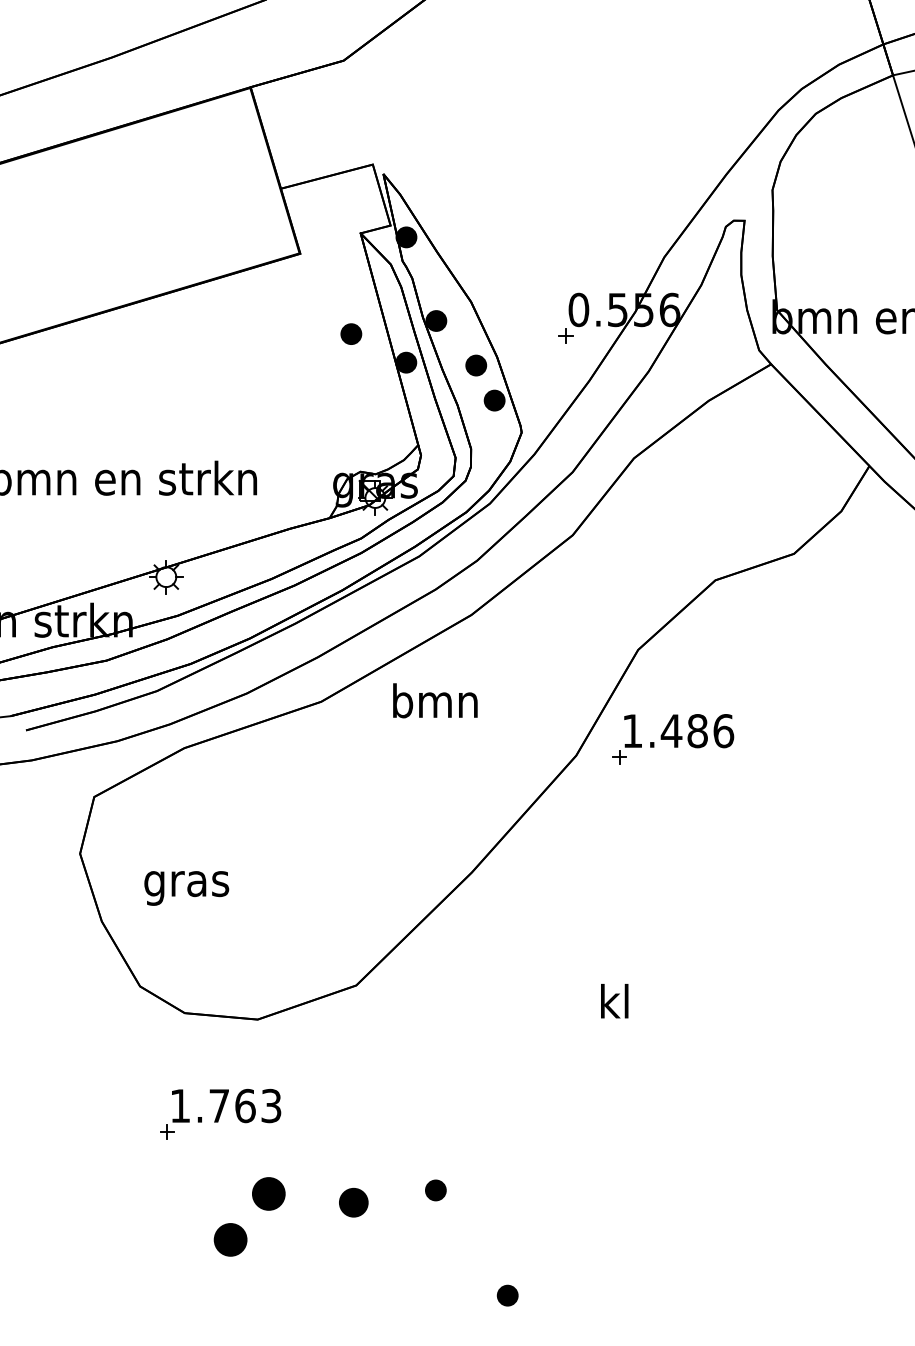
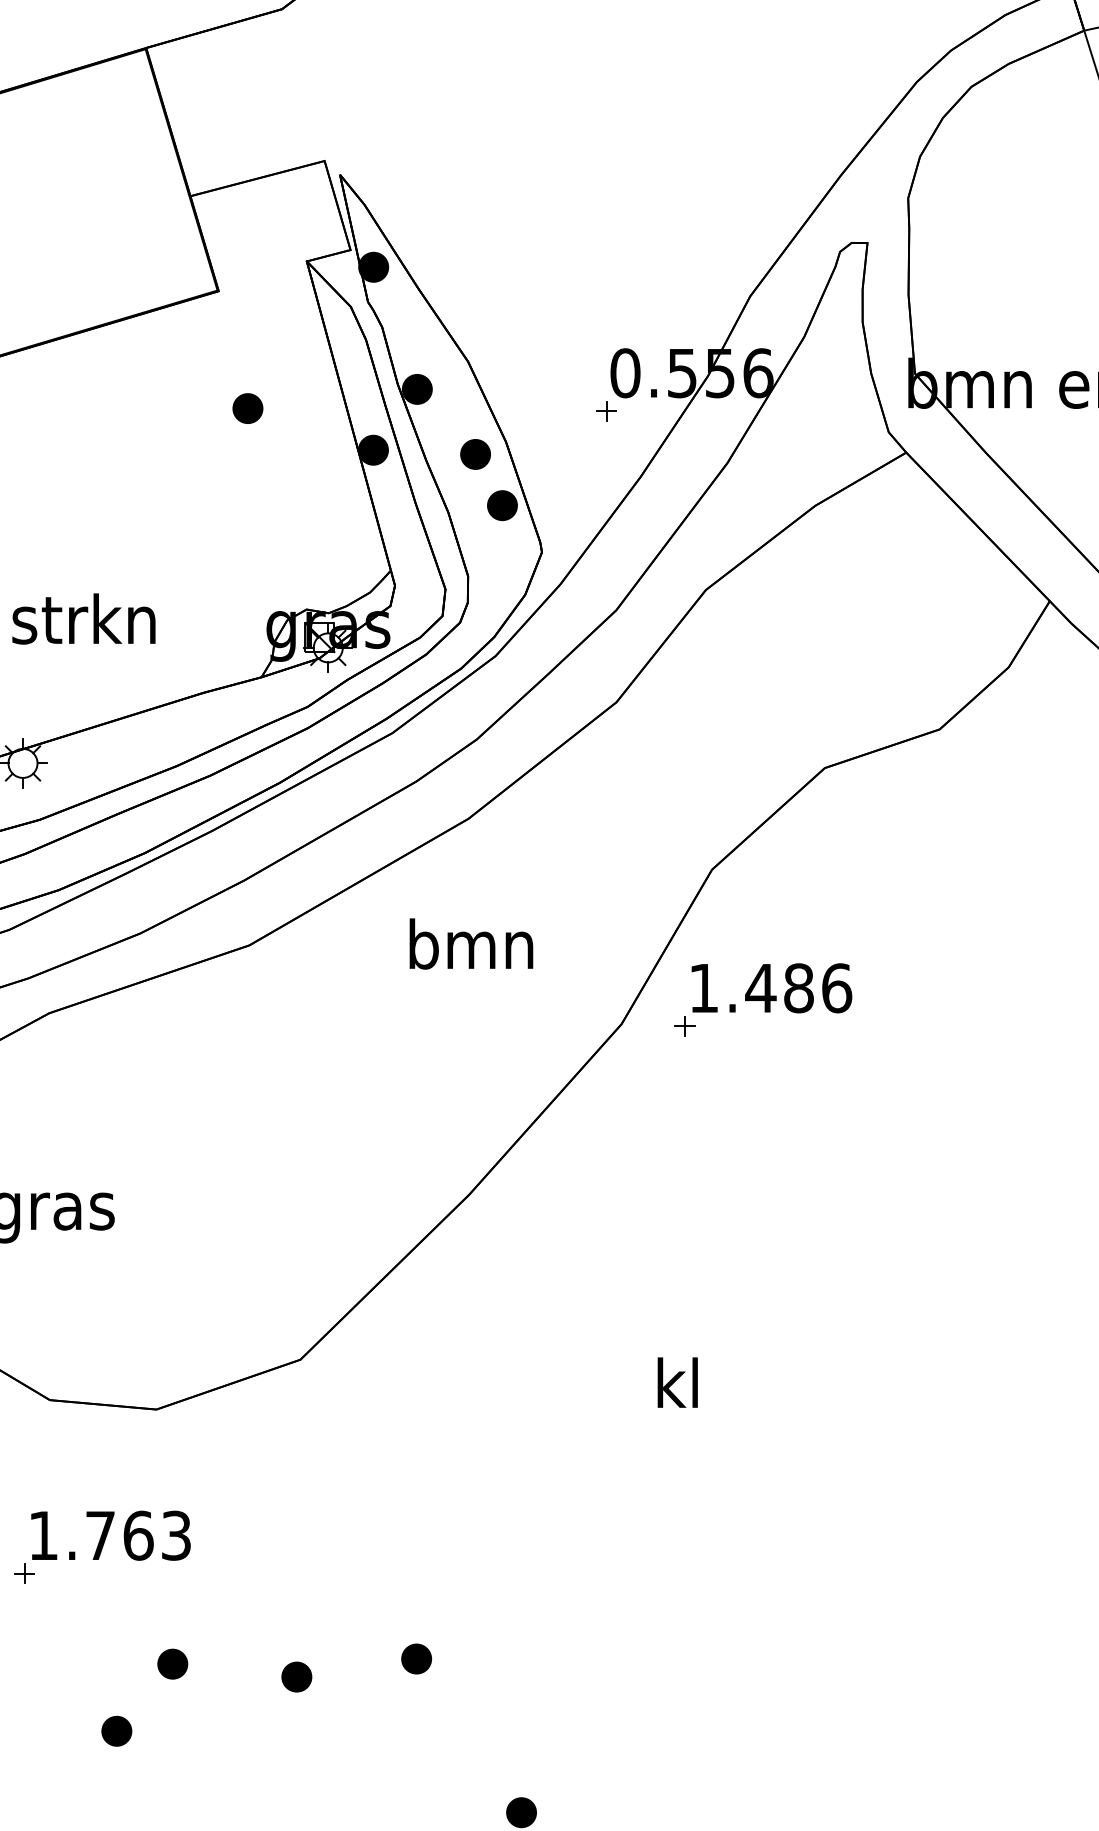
part: (351, 333) -> (248, 407), moved
text: (435, 700) -> (471, 943), moved
part: (268, 1193) -> (172, 1663), size x0.62
part: (353, 1202) -> (296, 1676), size x0.71
part: (230, 1239) -> (116, 1730), size x0.62

